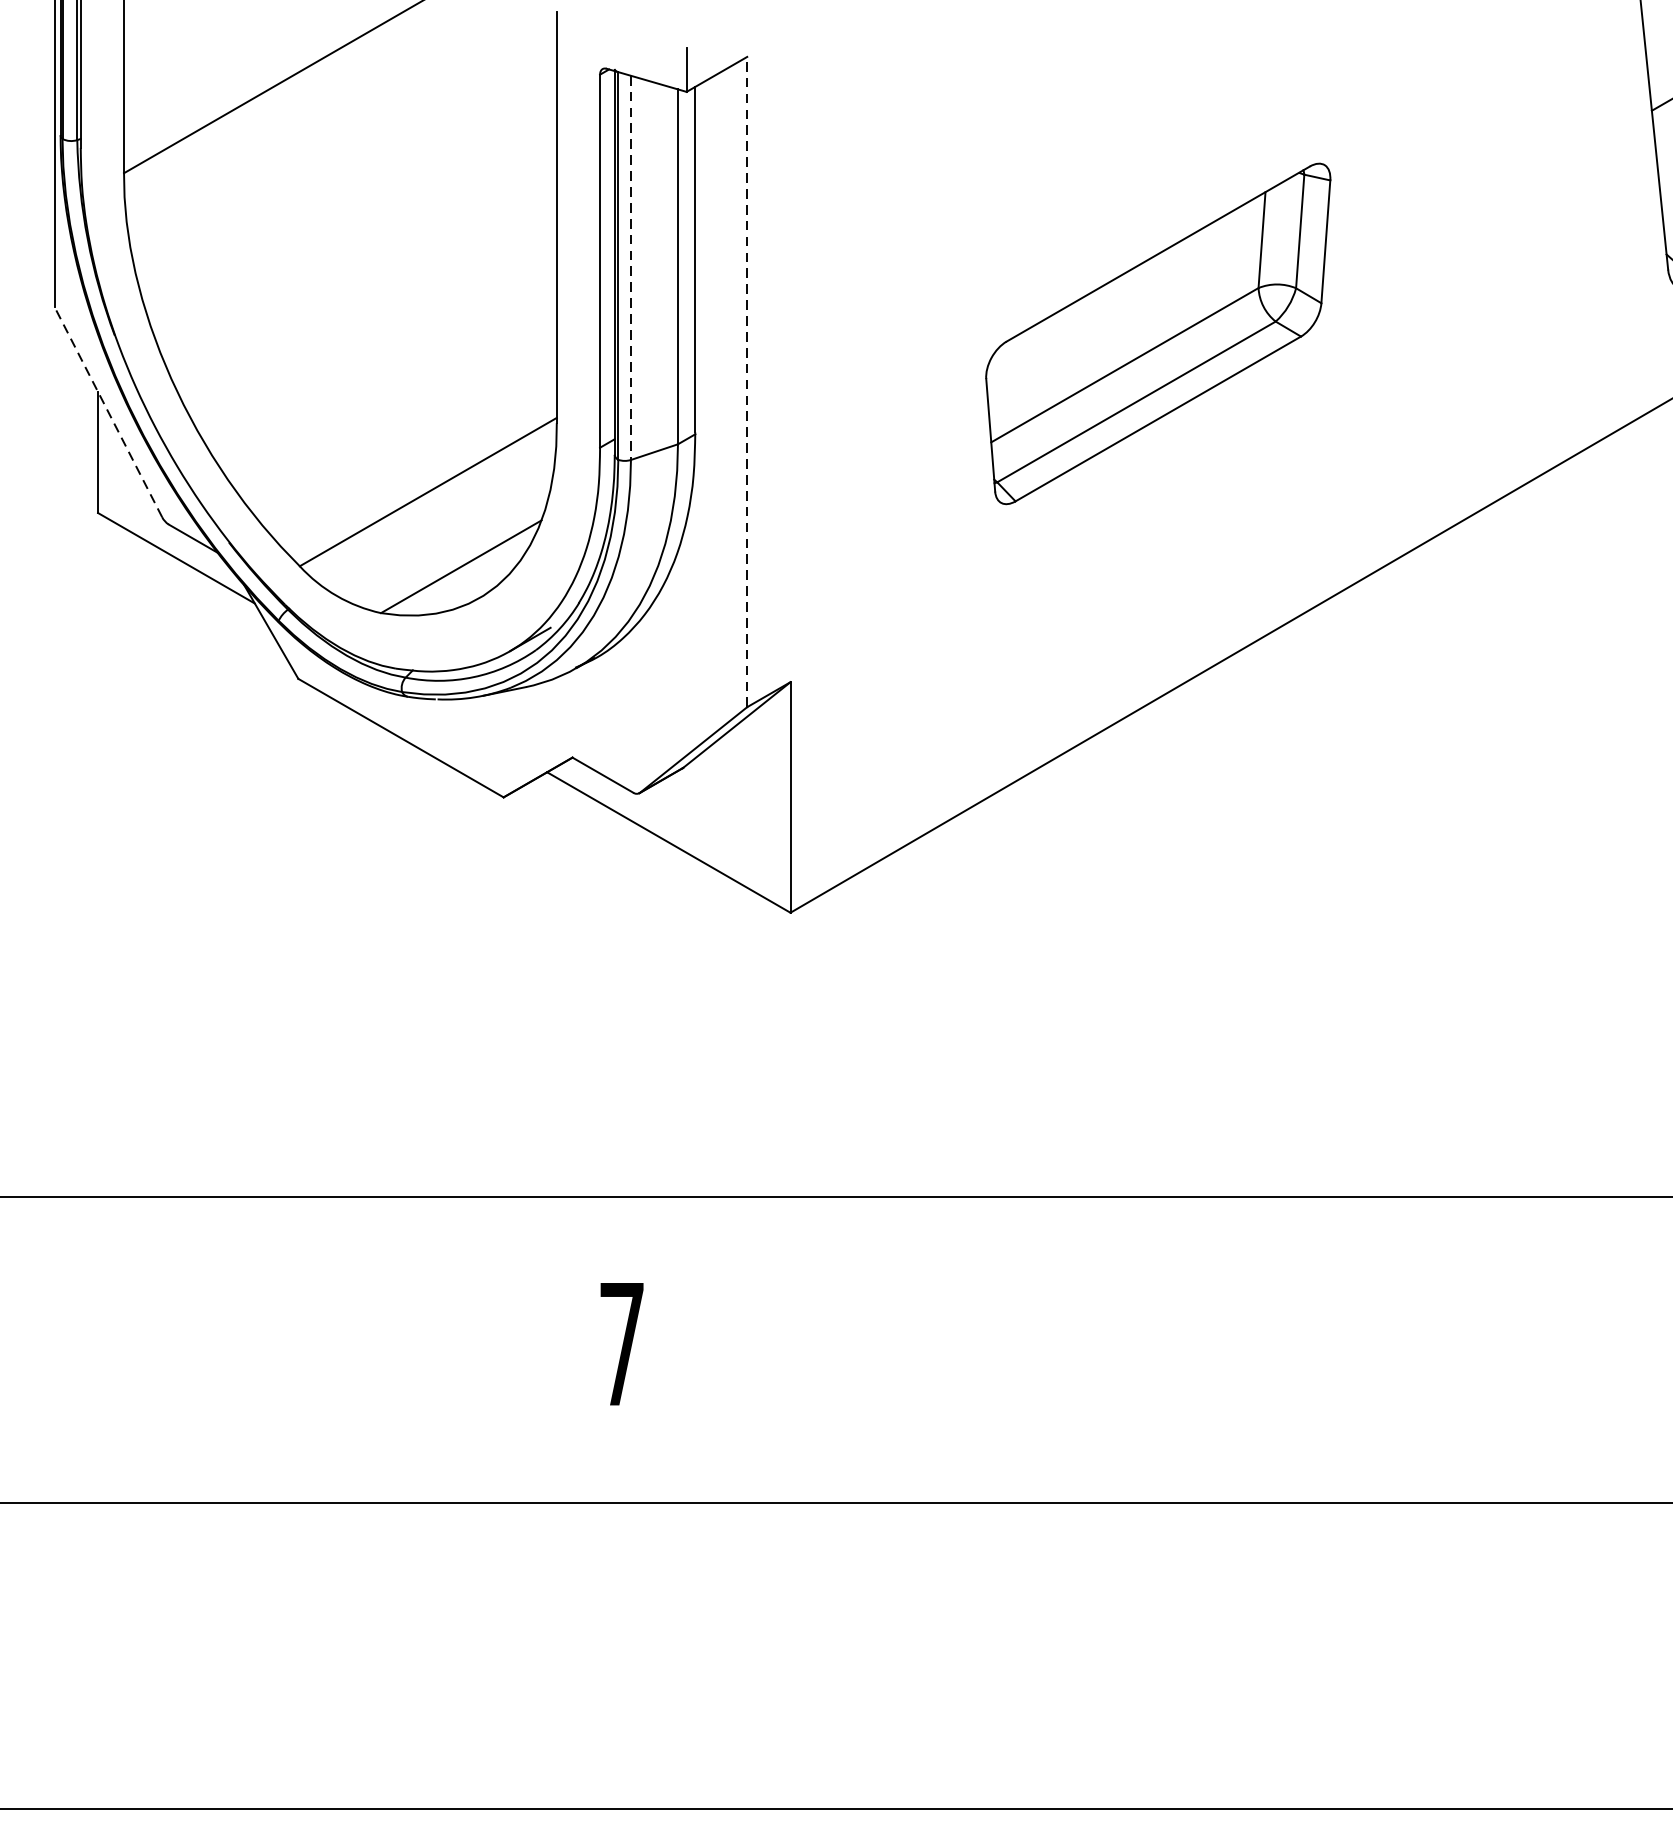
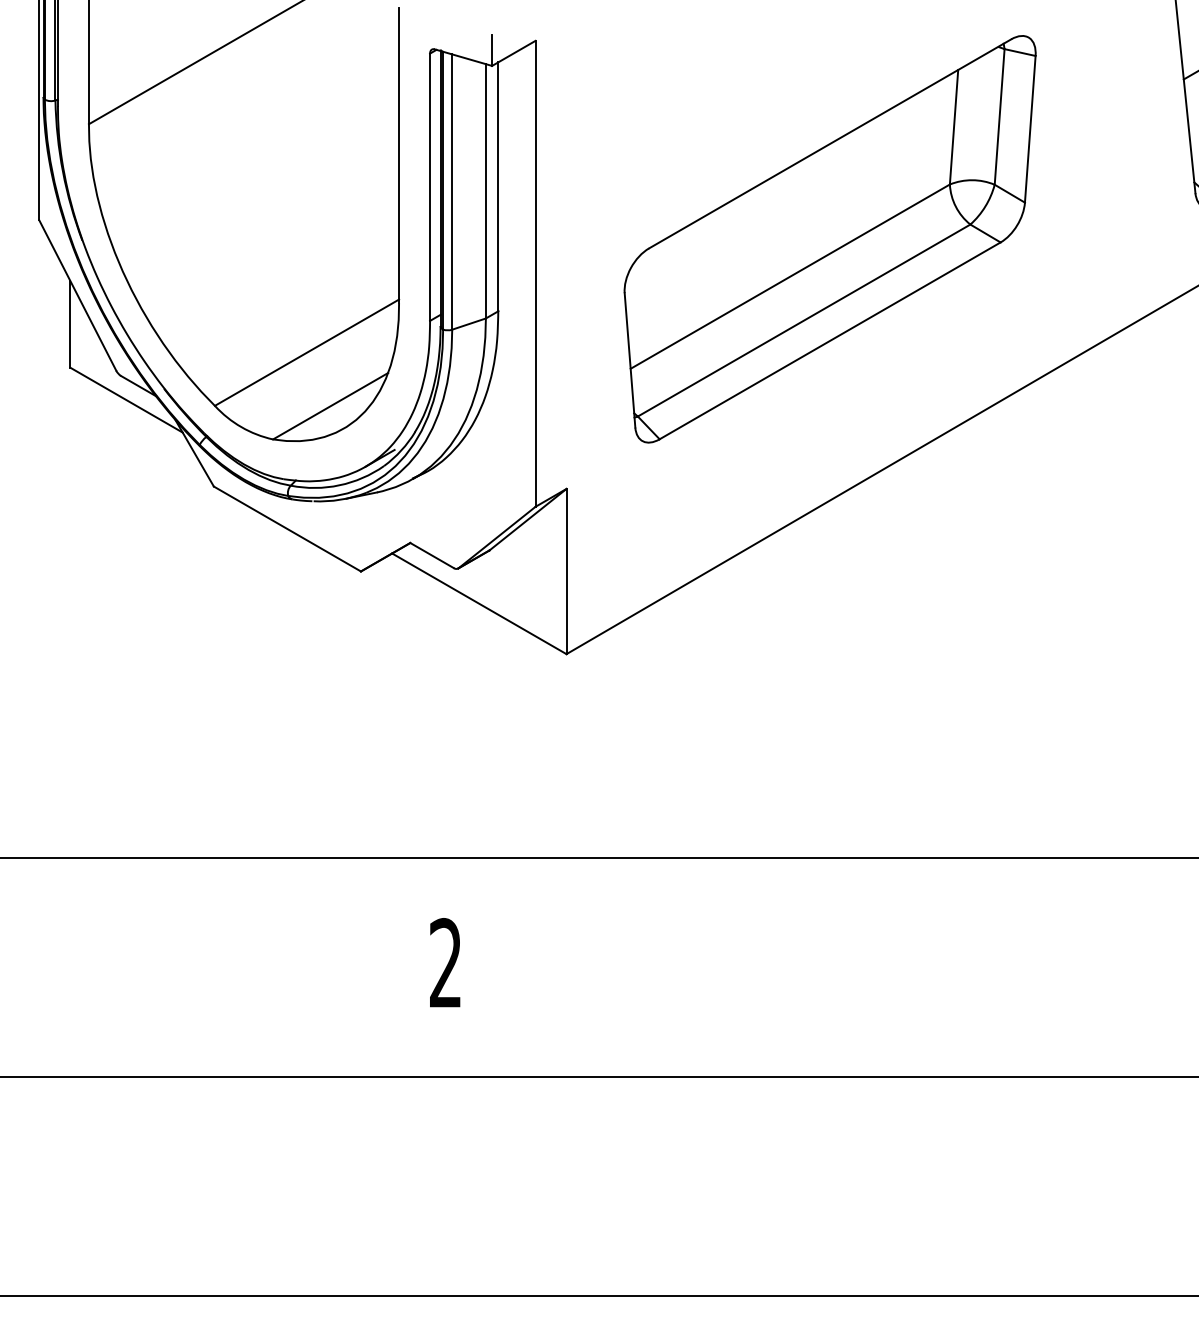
line: (631, 268) -> (452, 192), dashed -> solid
part: (1157, 334) -> (829, 239), size x1.67
line: (747, 381) -> (535, 273), dashed -> solid
line: (108, 412) -> (77, 295), dashed -> solid
text: (621, 1343) -> (445, 962), 7 -> 2

